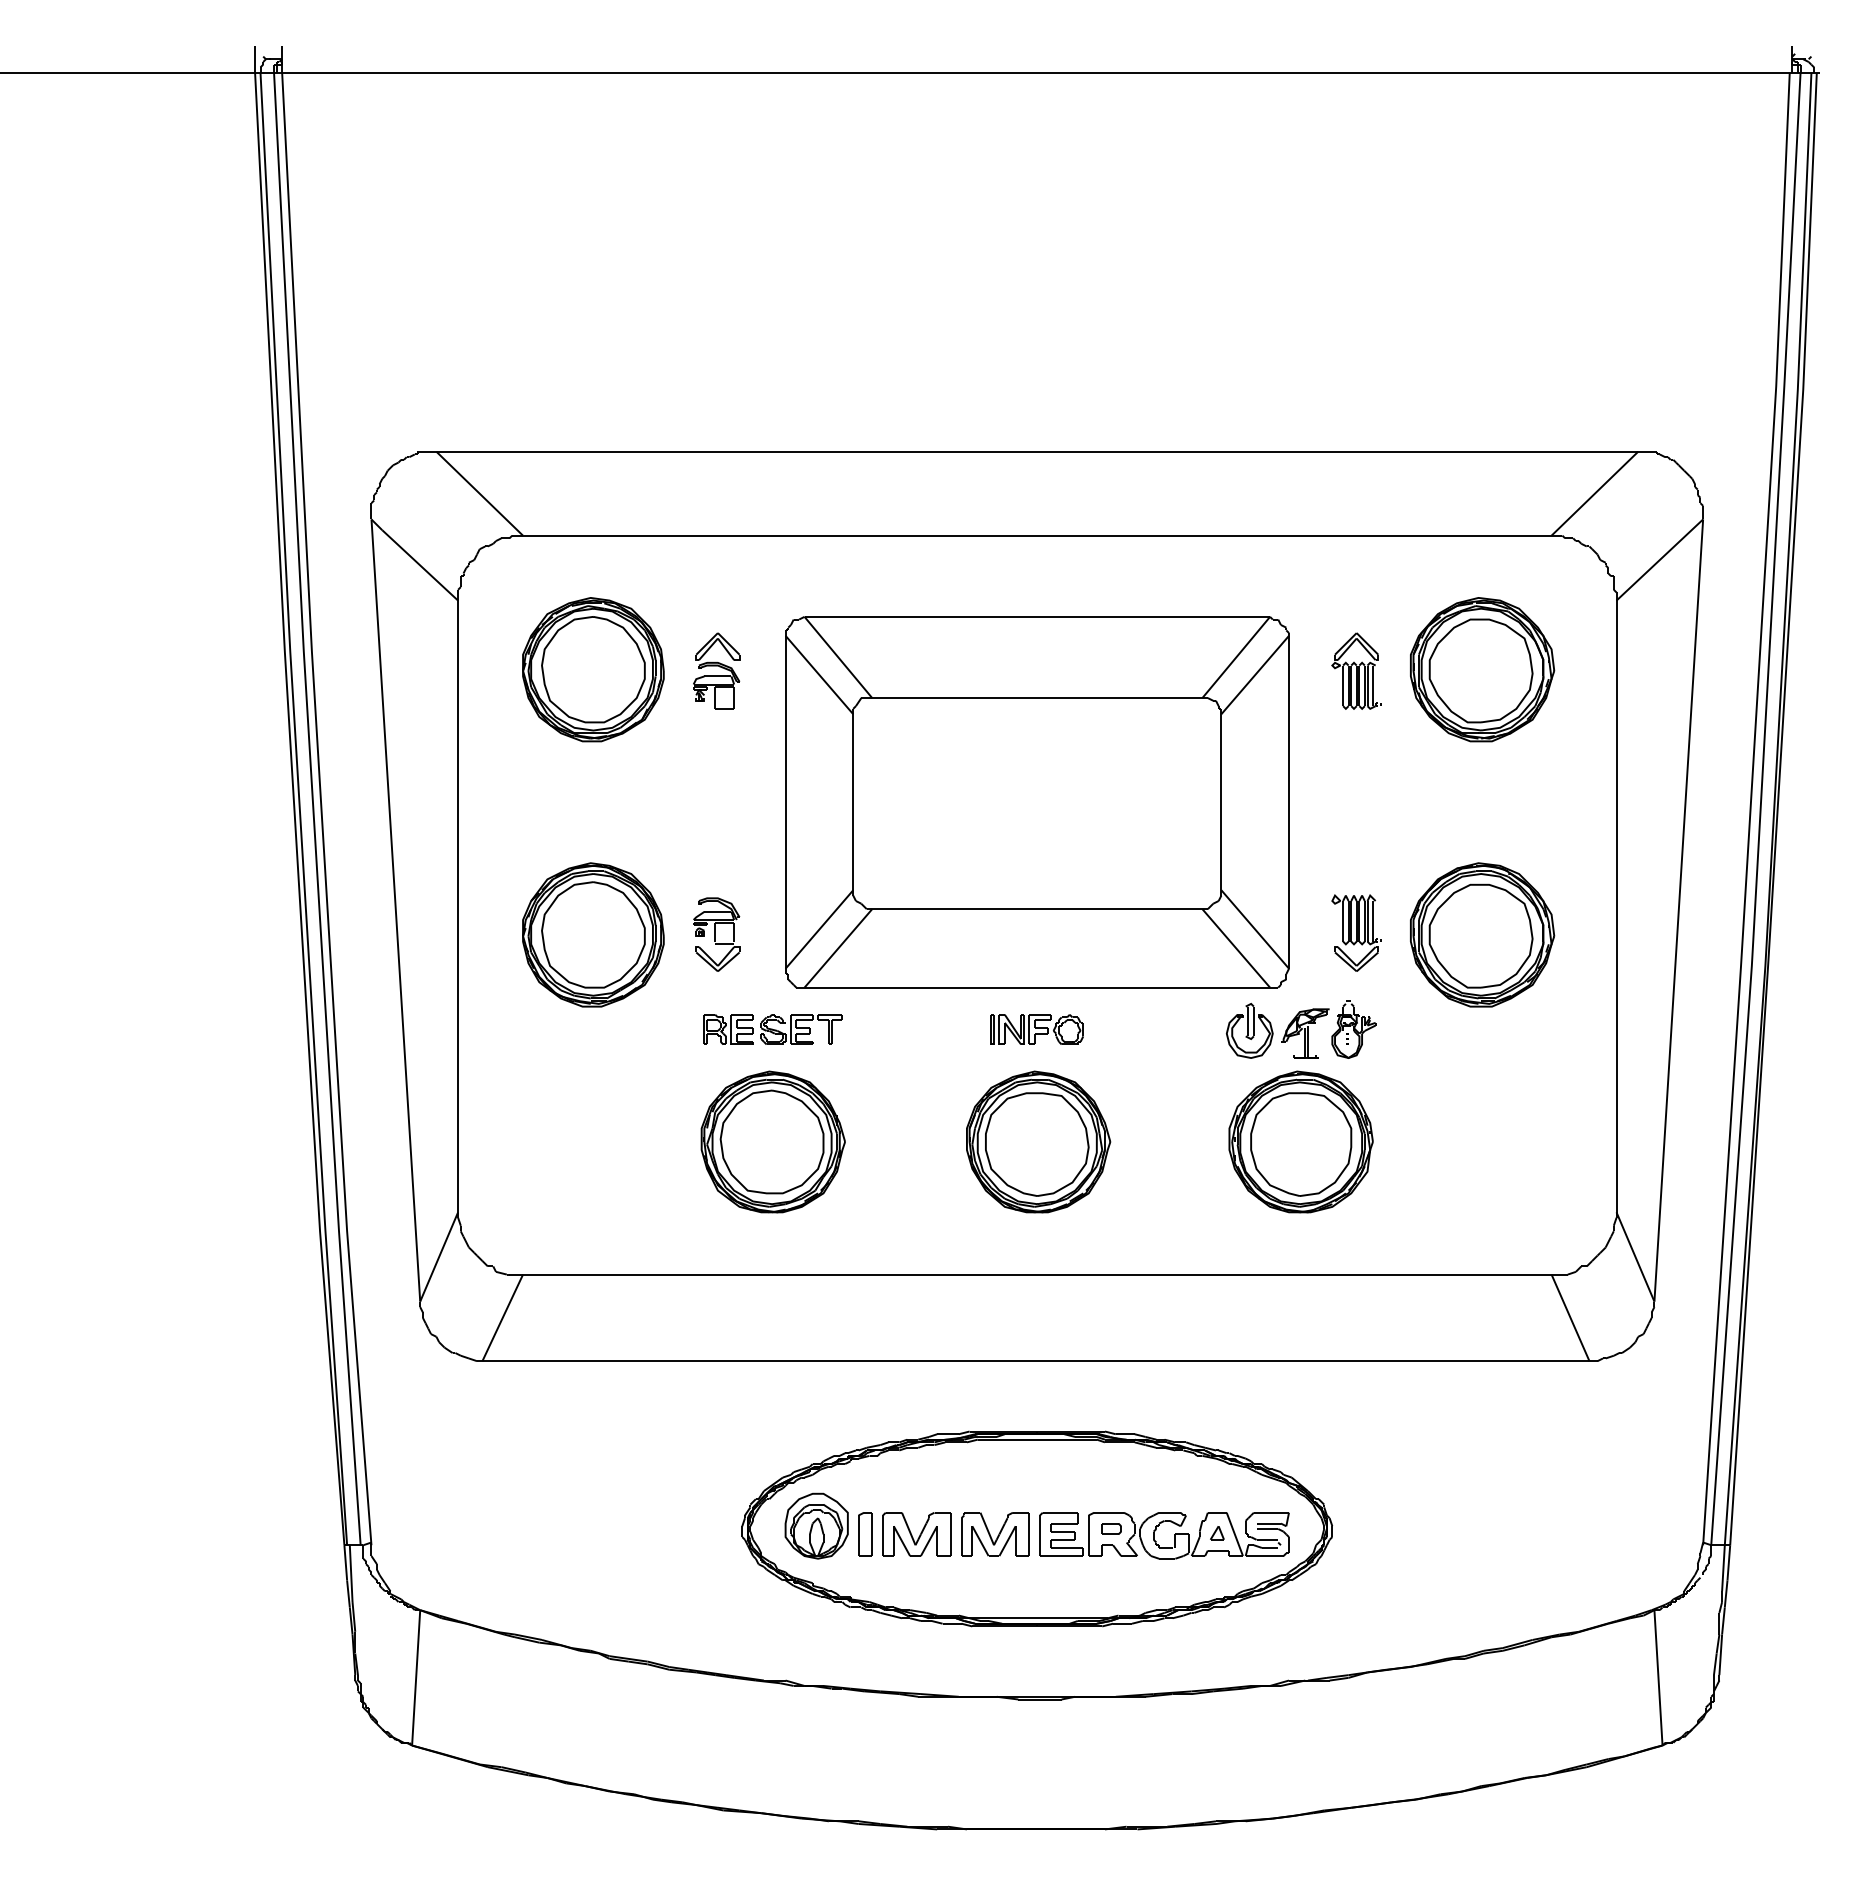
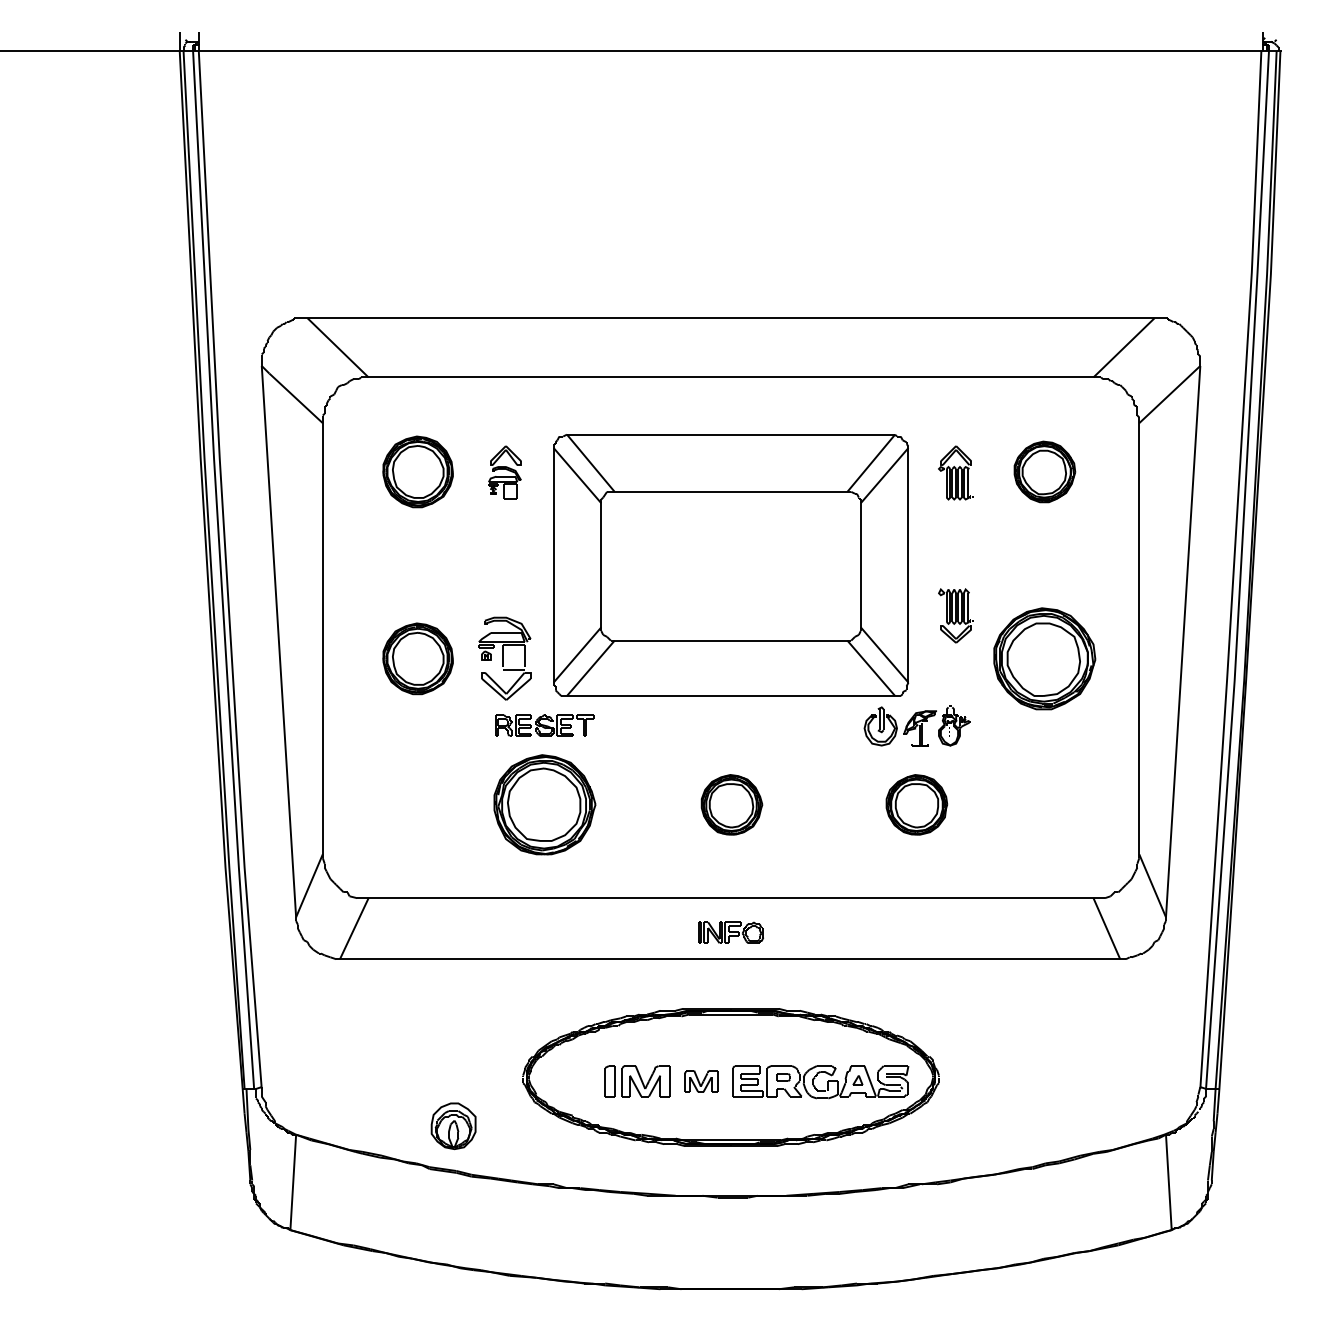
part: (593, 669) -> (418, 471), size x0.7
part: (1482, 669) -> (1044, 471), size x0.6
part: (1356, 932) -> (956, 615), moved
part: (593, 934) -> (418, 658), size x0.7
part: (716, 934) -> (504, 658), size x1.6
part: (1036, 1029) -> (730, 932), moved
part: (1038, 1141) -> (731, 804), size x0.6
part: (1300, 1141) -> (916, 804), size x0.6
part: (816, 1525) -> (453, 1125), moved
part: (995, 1534) -> (701, 1081), size x0.7

